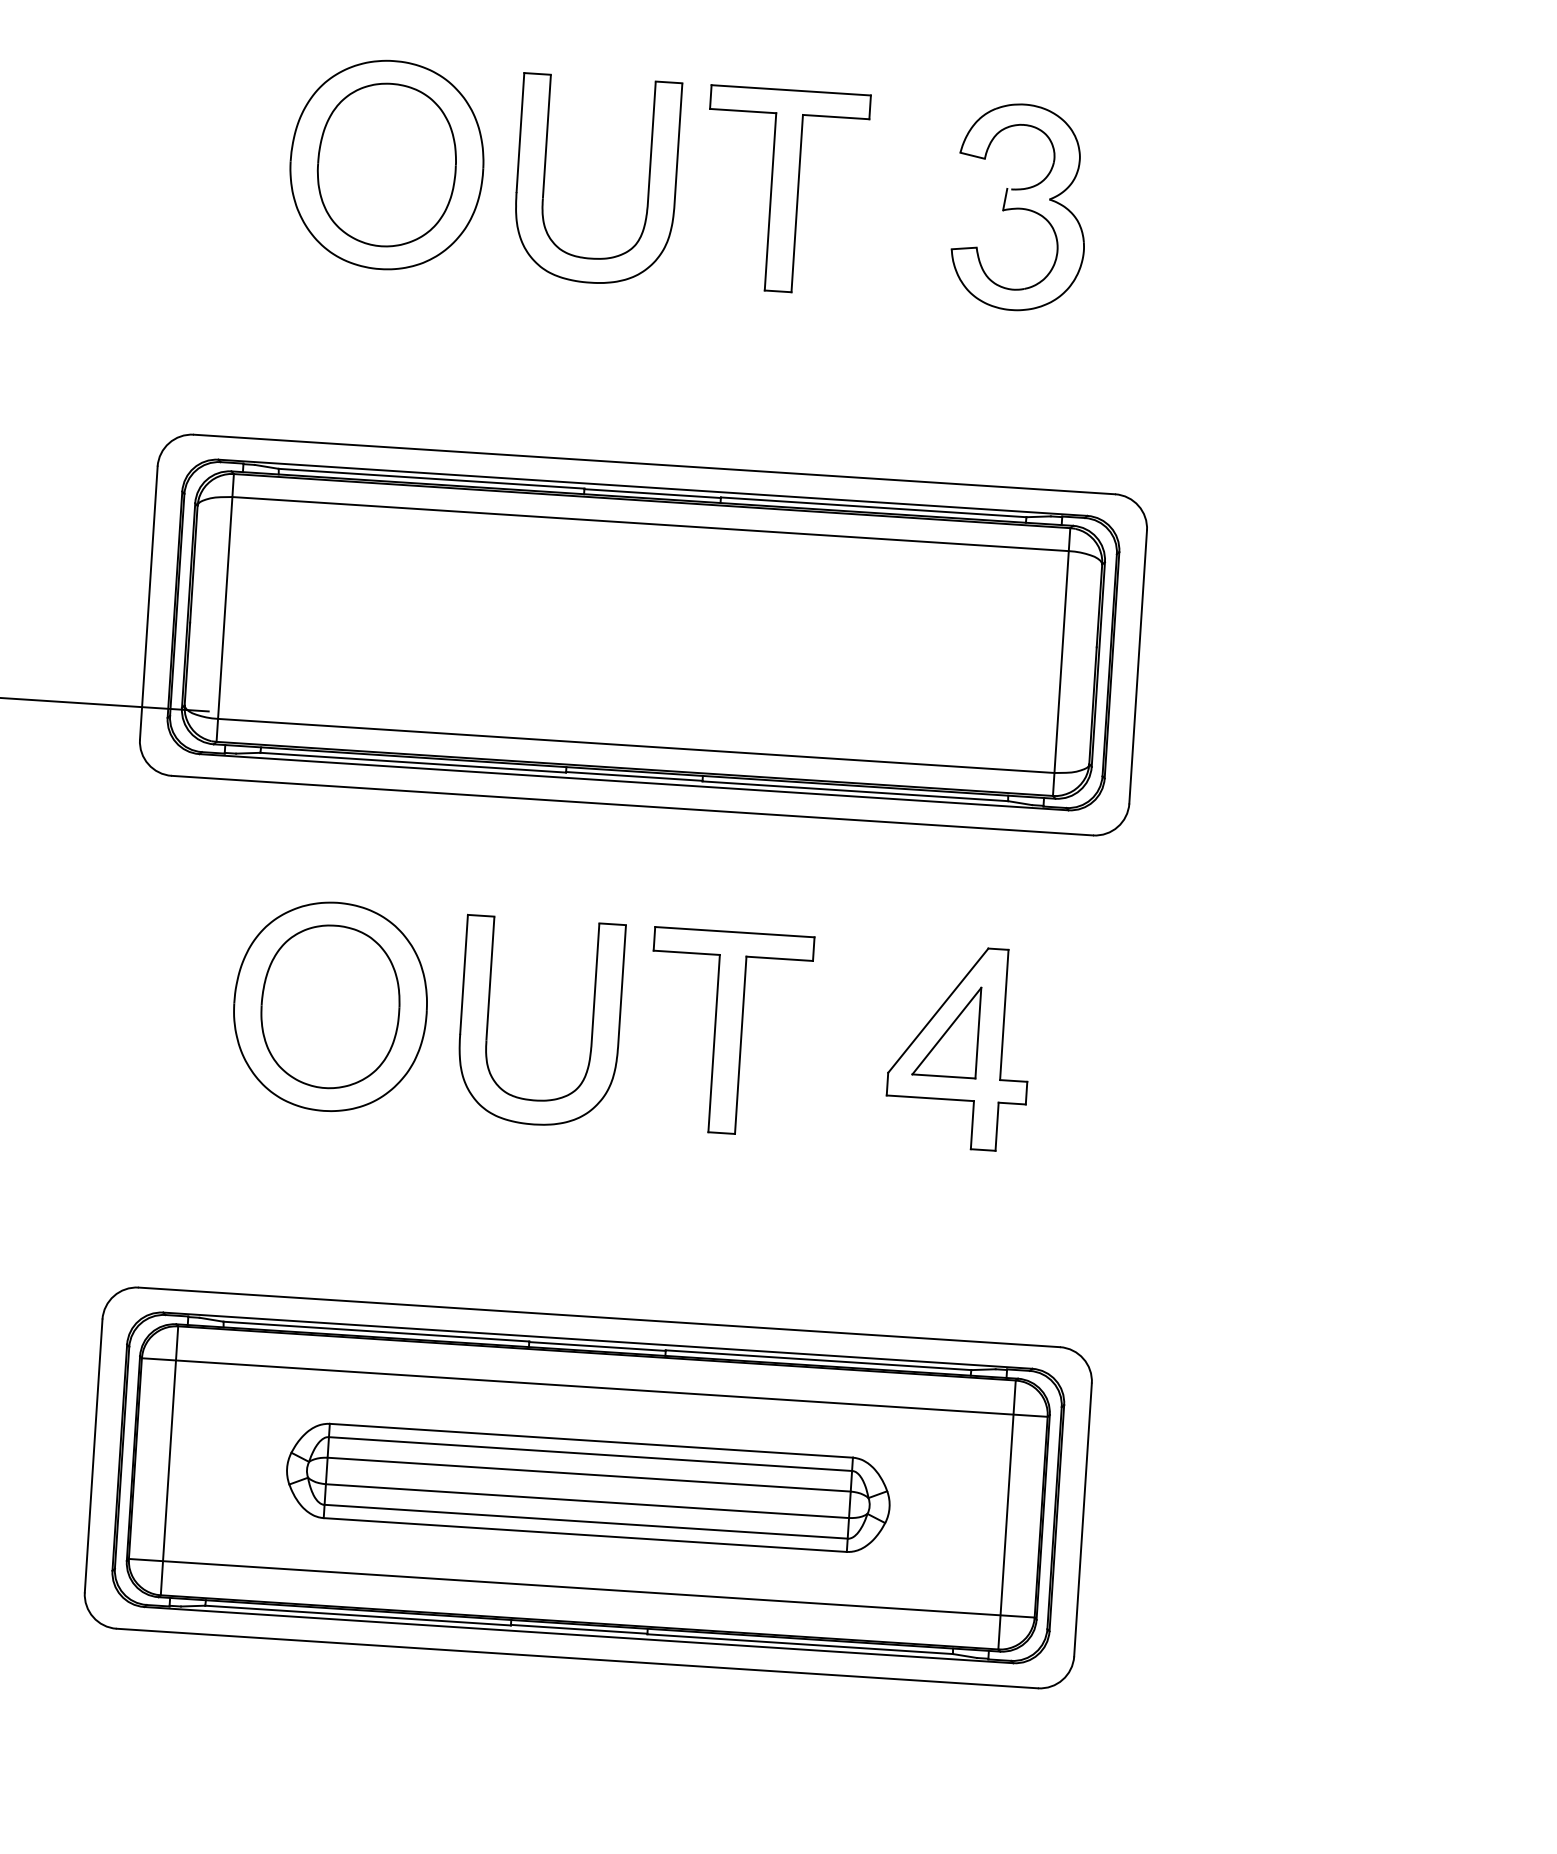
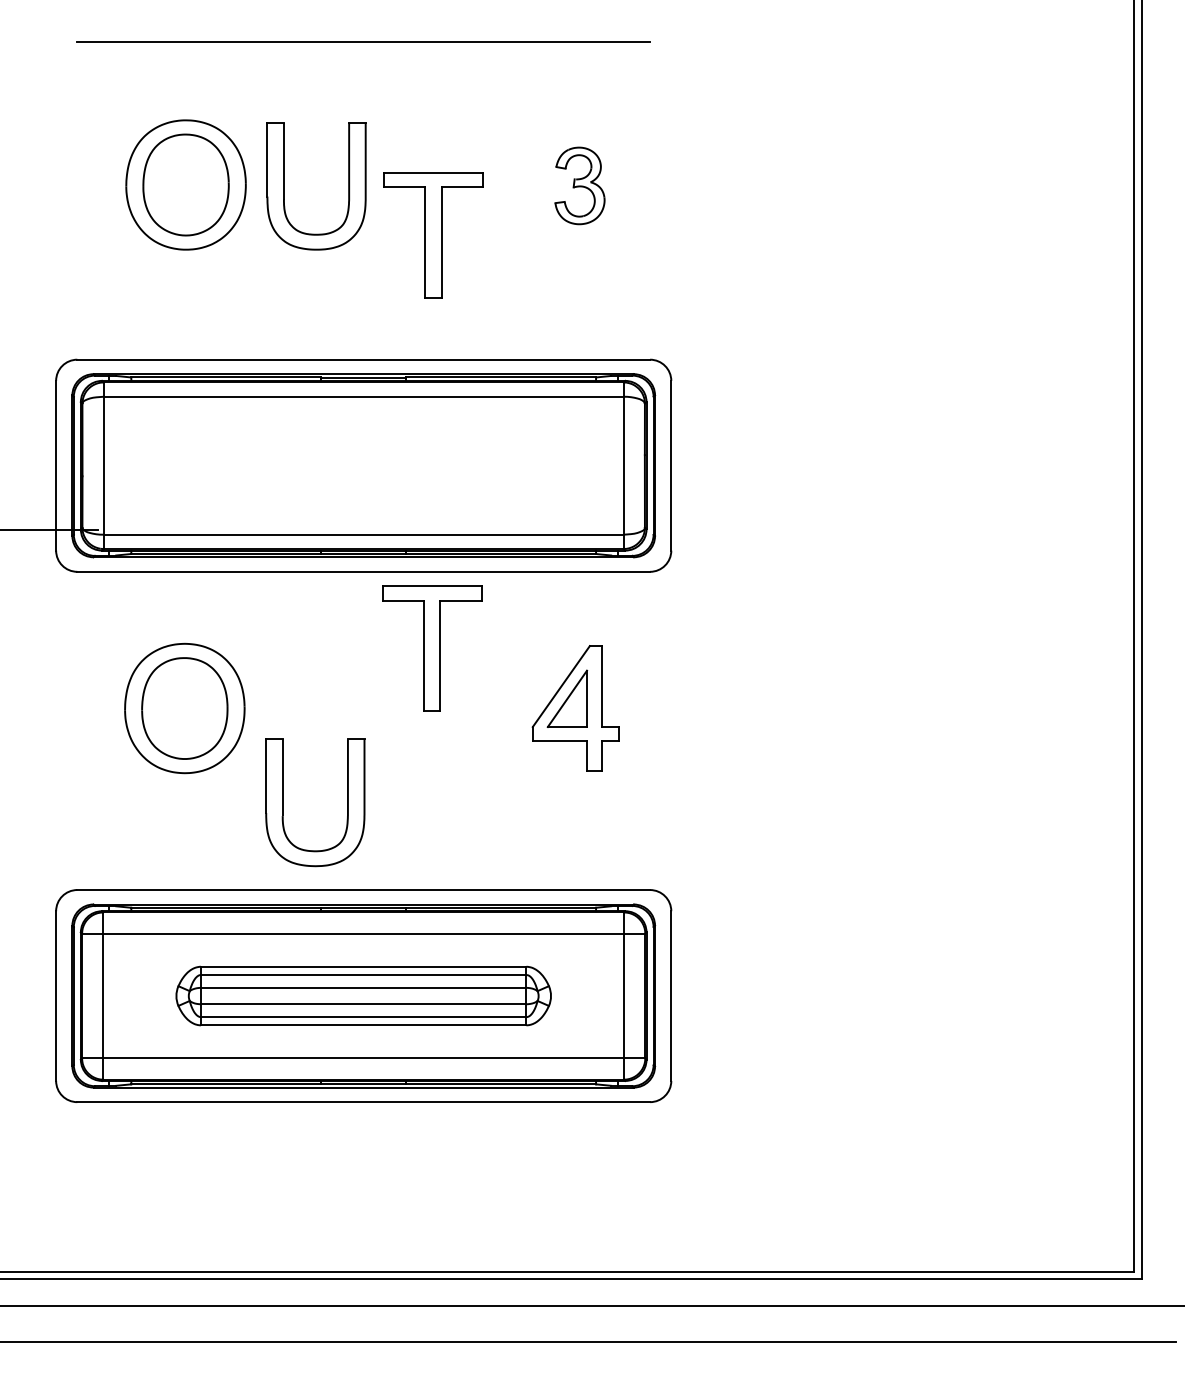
part: (784, 191) -> (433, 235), moved
part: (1019, 206) -> (579, 185), size x0.6
part: (489, 1018) -> (283, 802), moved
part: (728, 1032) -> (432, 648), moved

